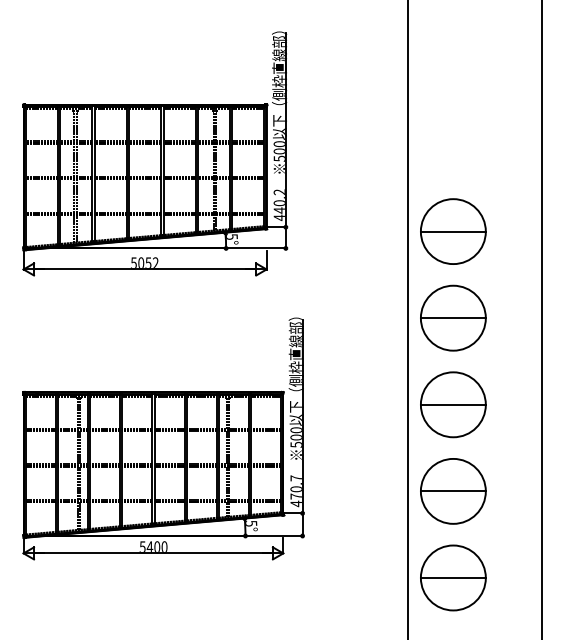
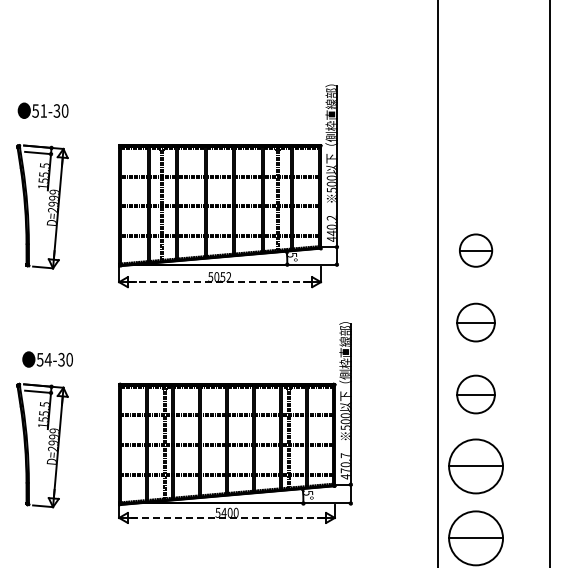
part: (452, 231) -> (475, 250), size x0.6
line: (145, 269) -> (220, 282), solid -> dashed
part: (452, 318) -> (475, 322), size x0.7
part: (452, 404) -> (475, 394), size x0.7
line: (154, 552) -> (227, 517), solid -> dashed

